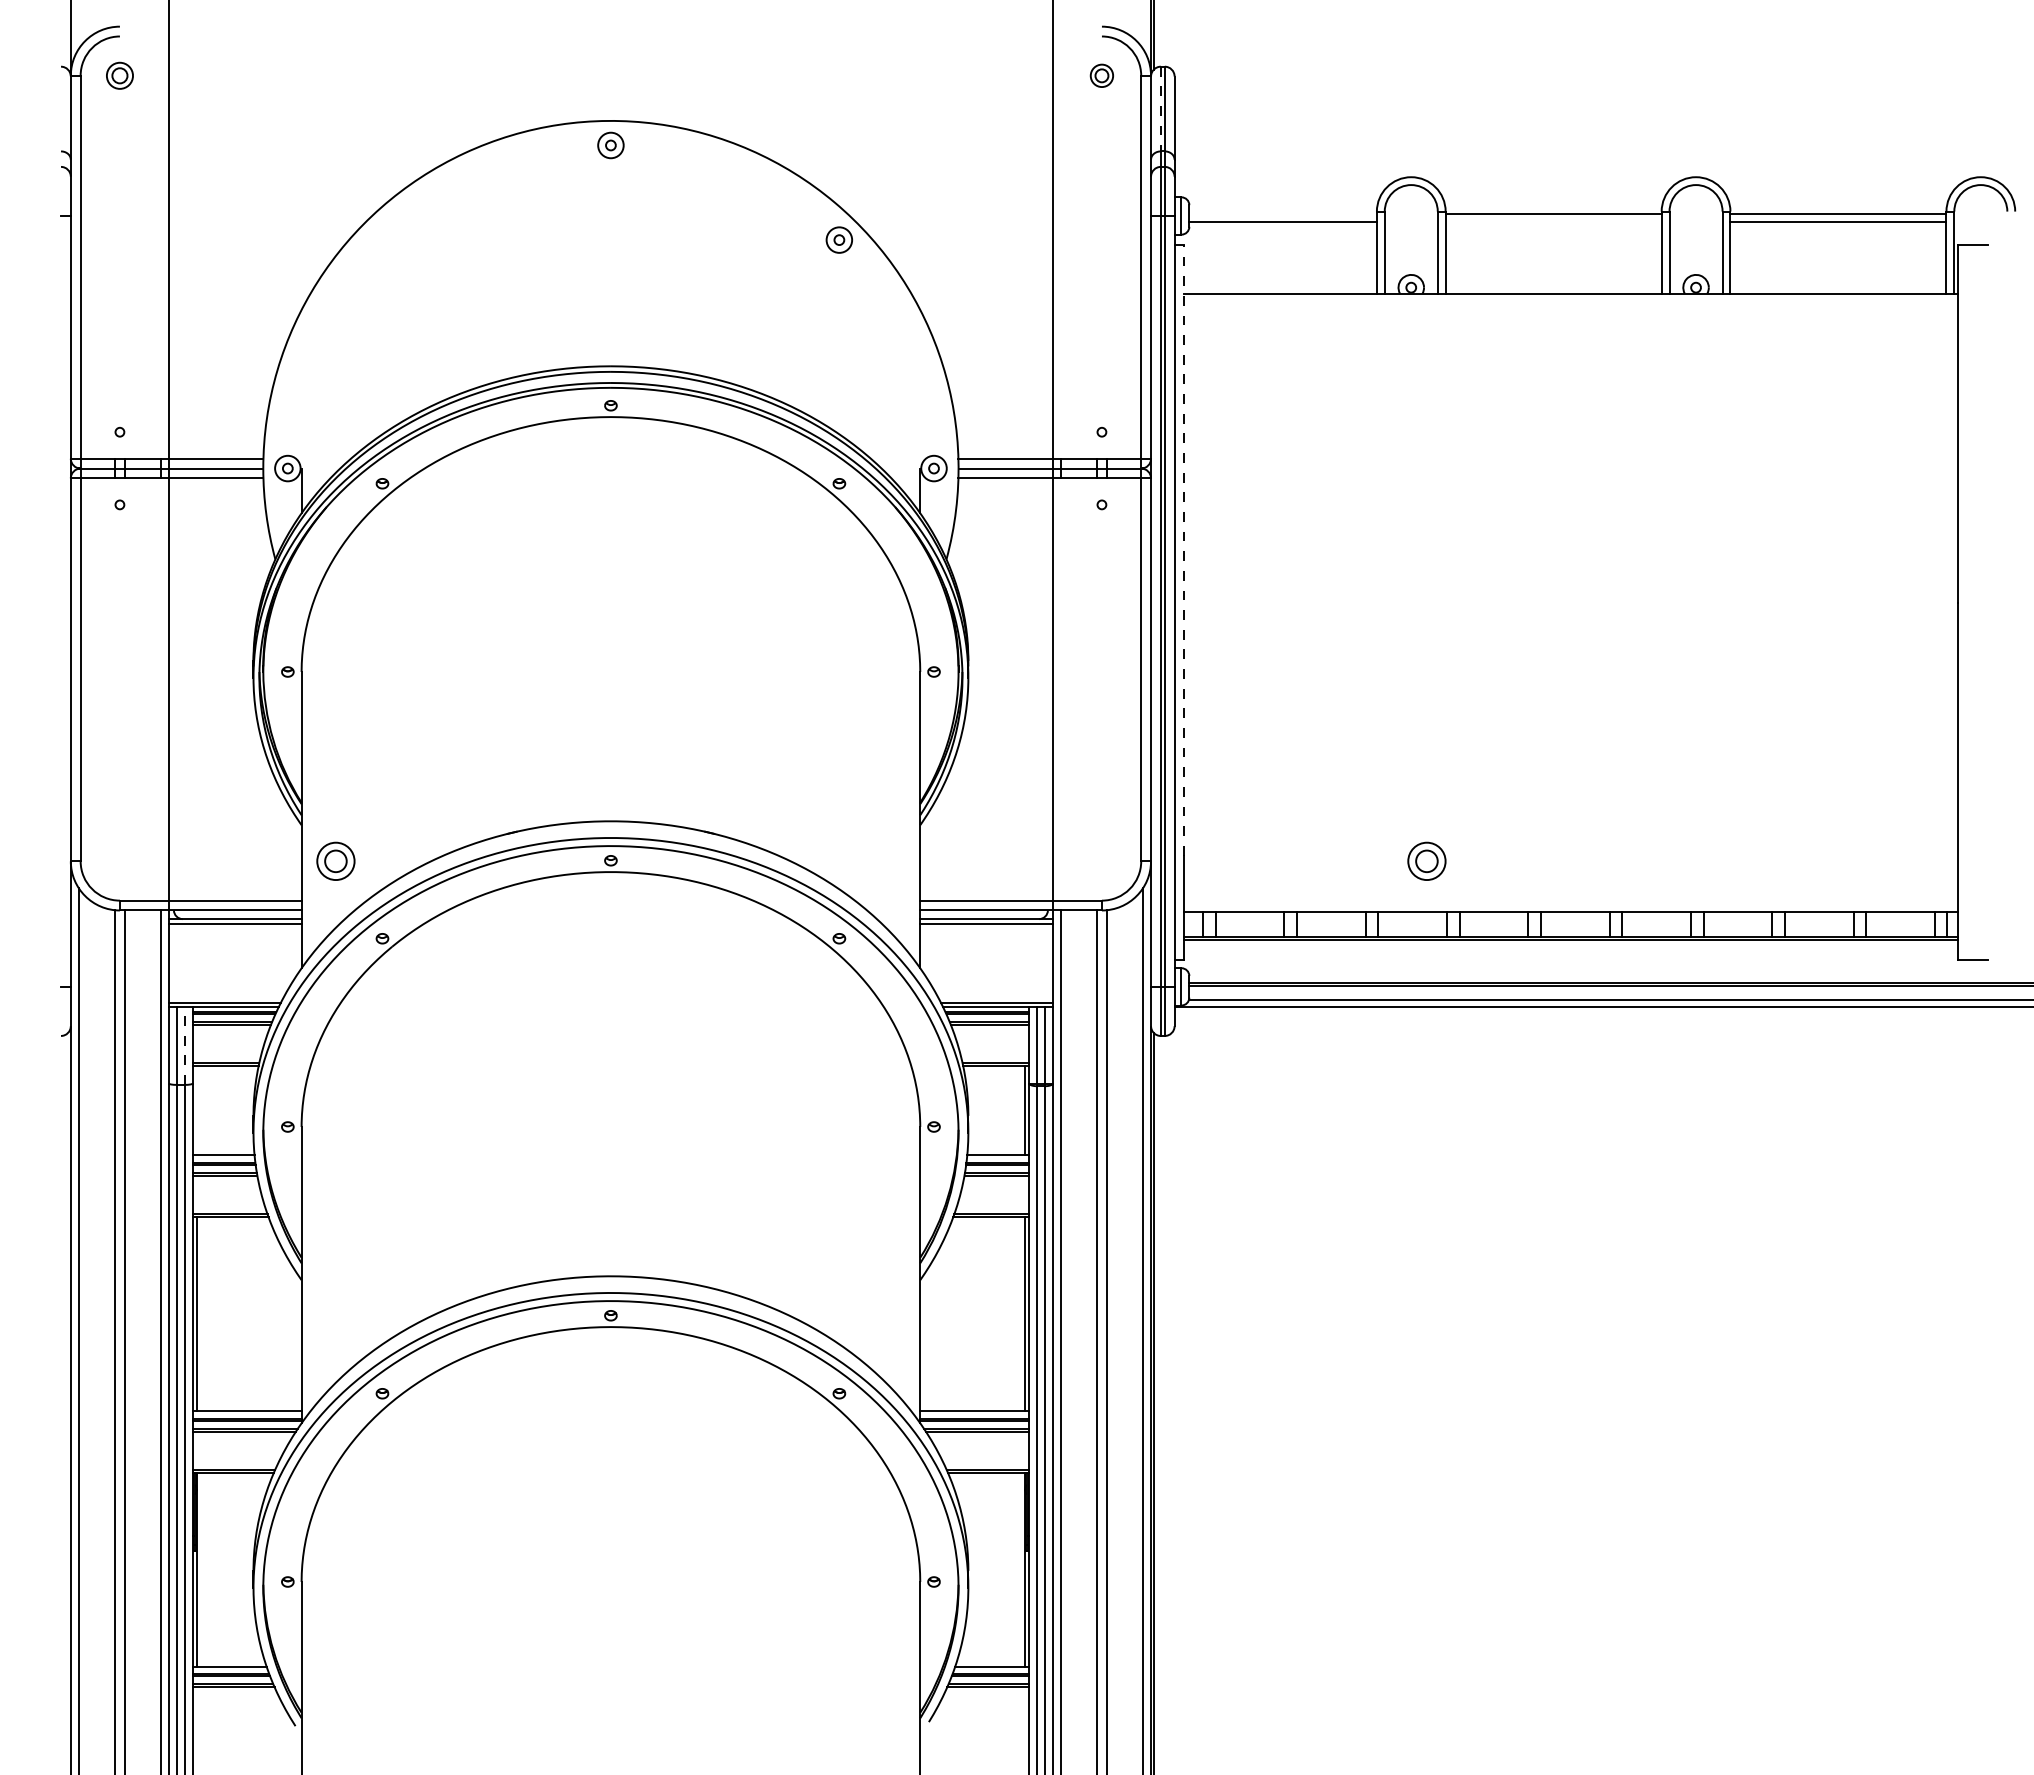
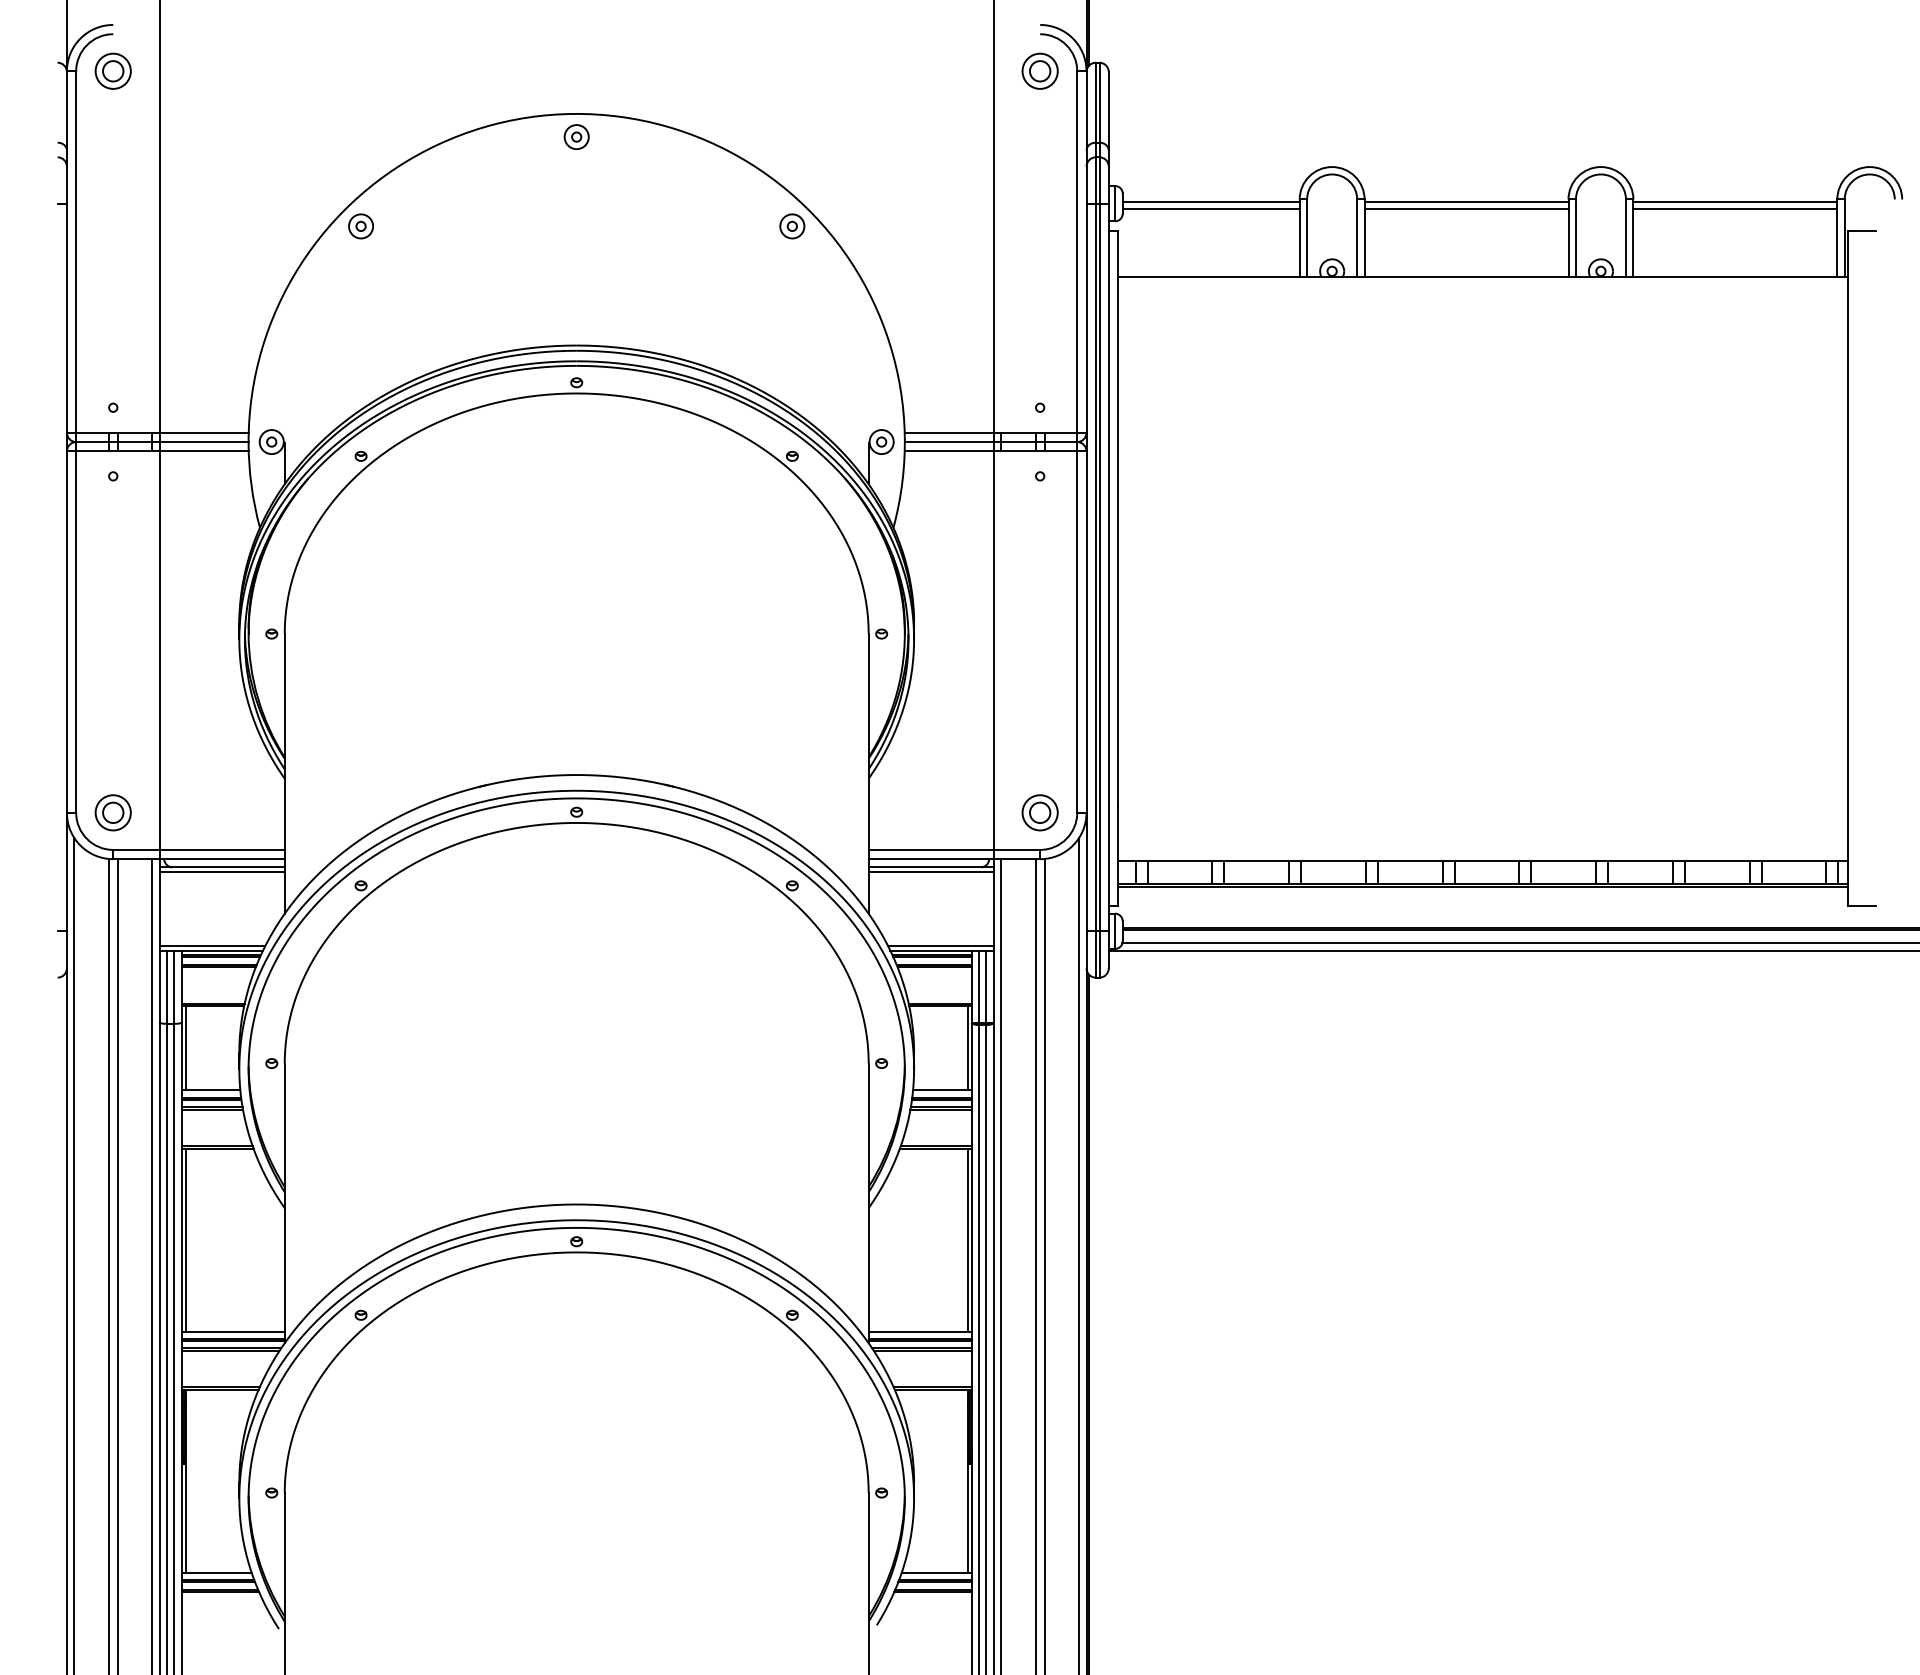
part: (119, 75) -> (112, 71), size x1.43
part: (1101, 75) -> (1039, 71), size x1.67
line: (1160, 109) -> (1095, 103), dashed -> solid
line: (1282, 214) -> (1210, 202), added
line: (1553, 221) -> (1466, 208), added
part: (382, 239) -> (361, 225), added
line: (1184, 550) -> (1118, 519), dashed -> solid
part: (335, 860) -> (112, 812), moved
part: (1426, 860) -> (1039, 812), moved
line: (184, 1046) -> (174, 987), dashed -> solid
line: (196, 1110) -> (185, 1047), added

